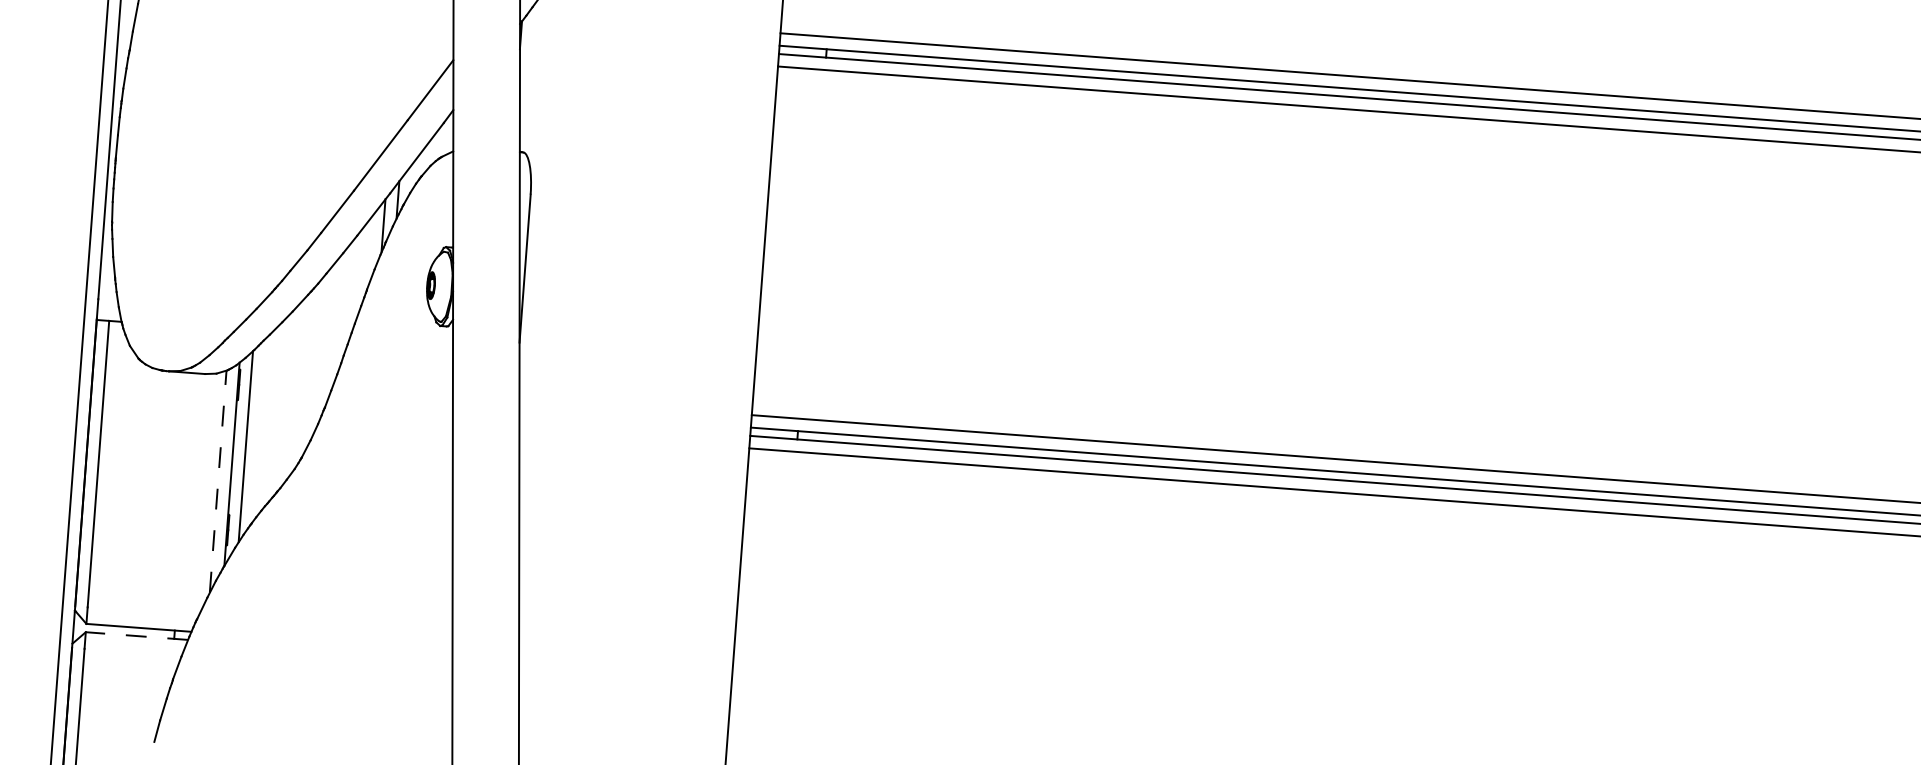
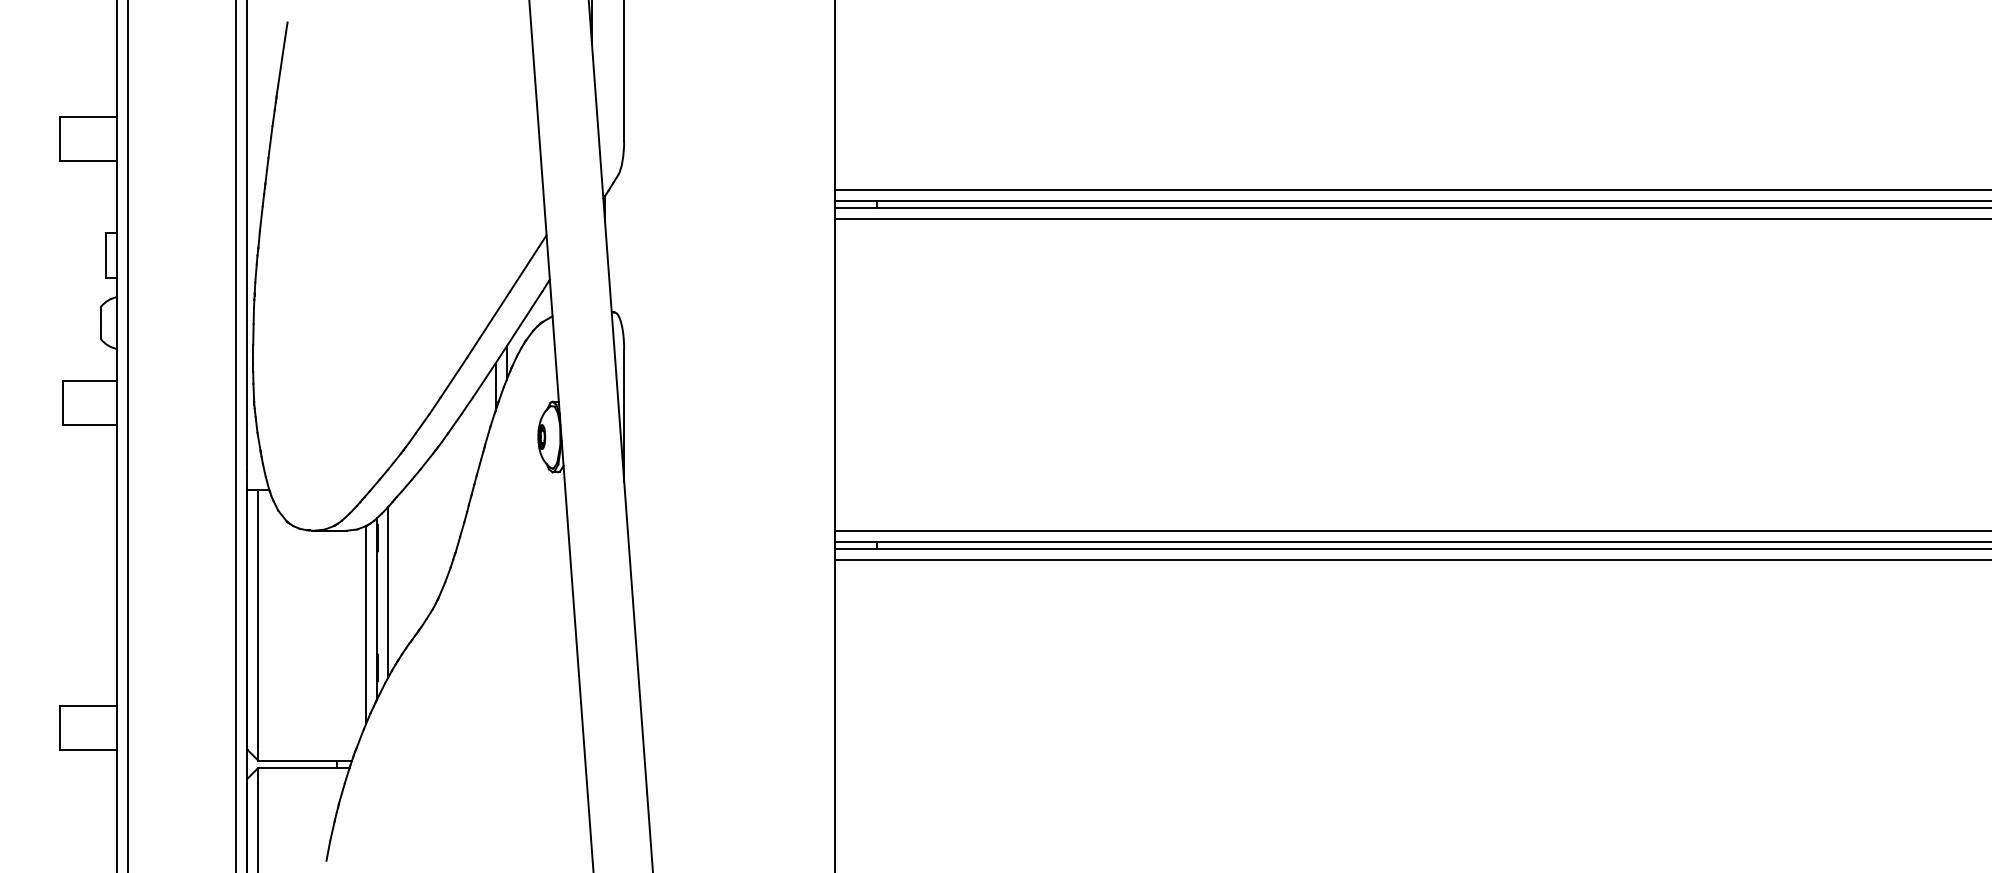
line: (217, 481) -> (365, 625), dashed -> solid
line: (136, 635) -> (303, 767), dashed -> solid

